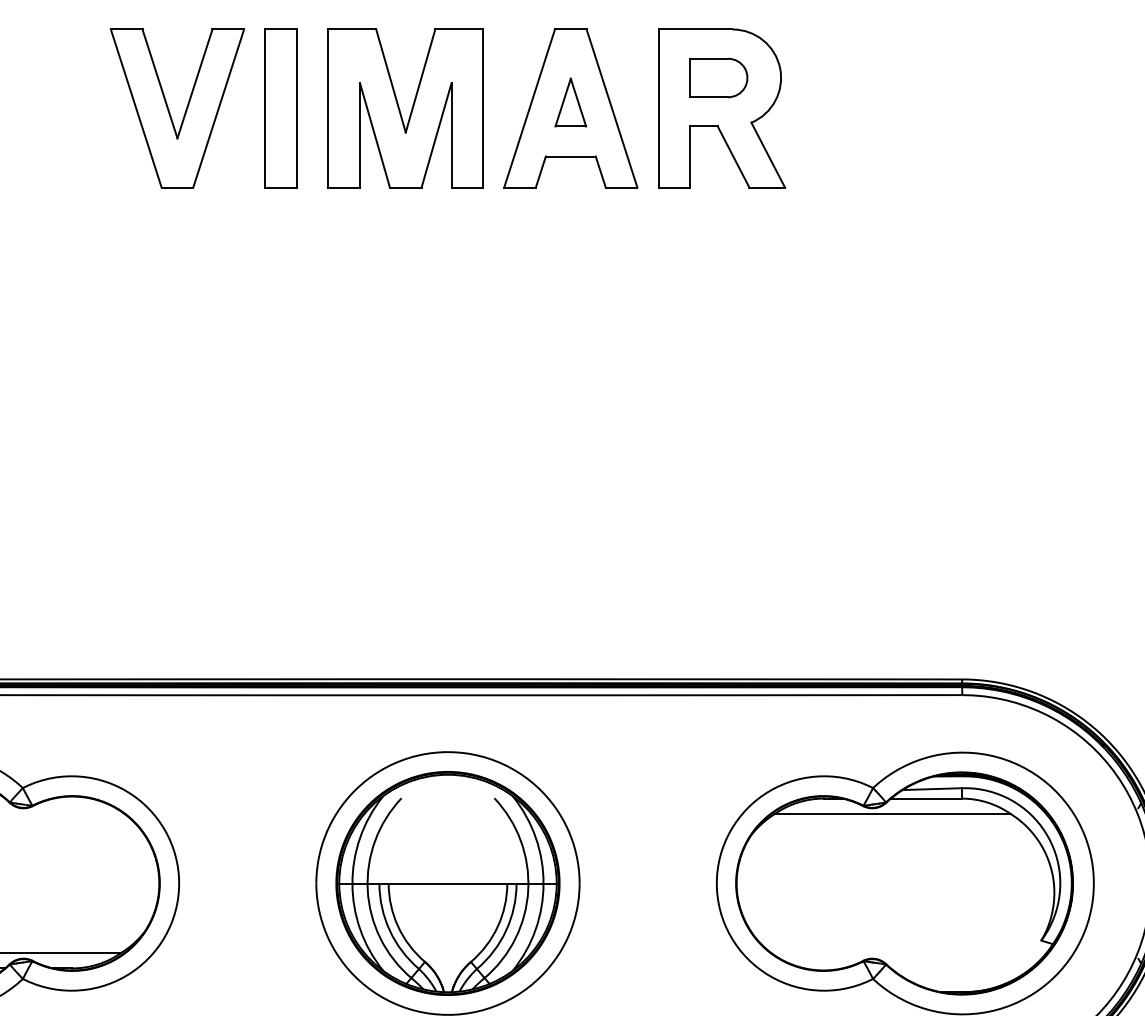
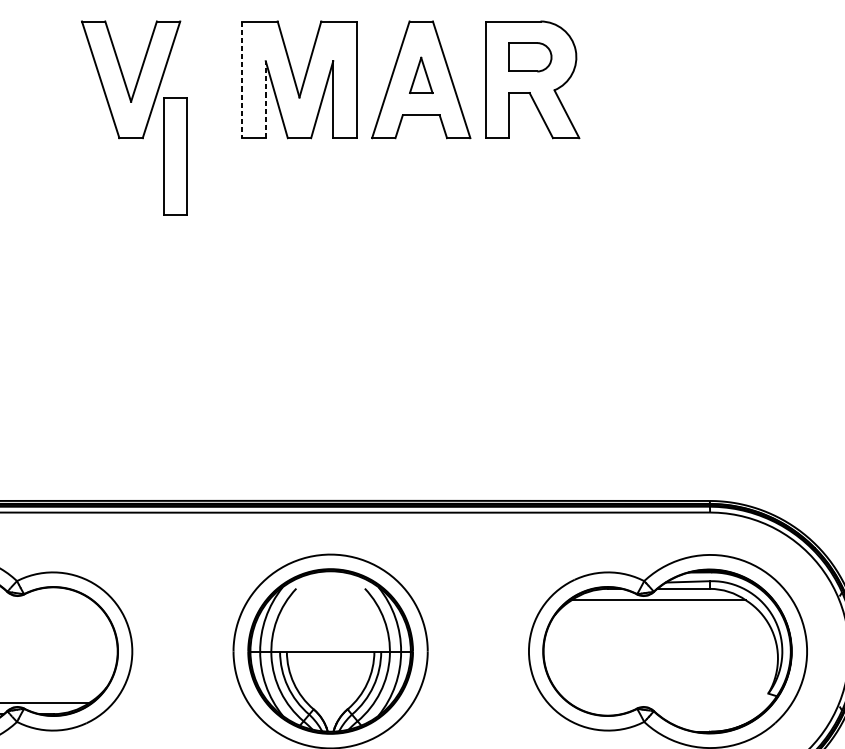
part: (280, 108) -> (175, 156), moved
line: (328, 109) -> (242, 80), solid -> dashed
line: (360, 135) -> (266, 99), solid -> dashed

